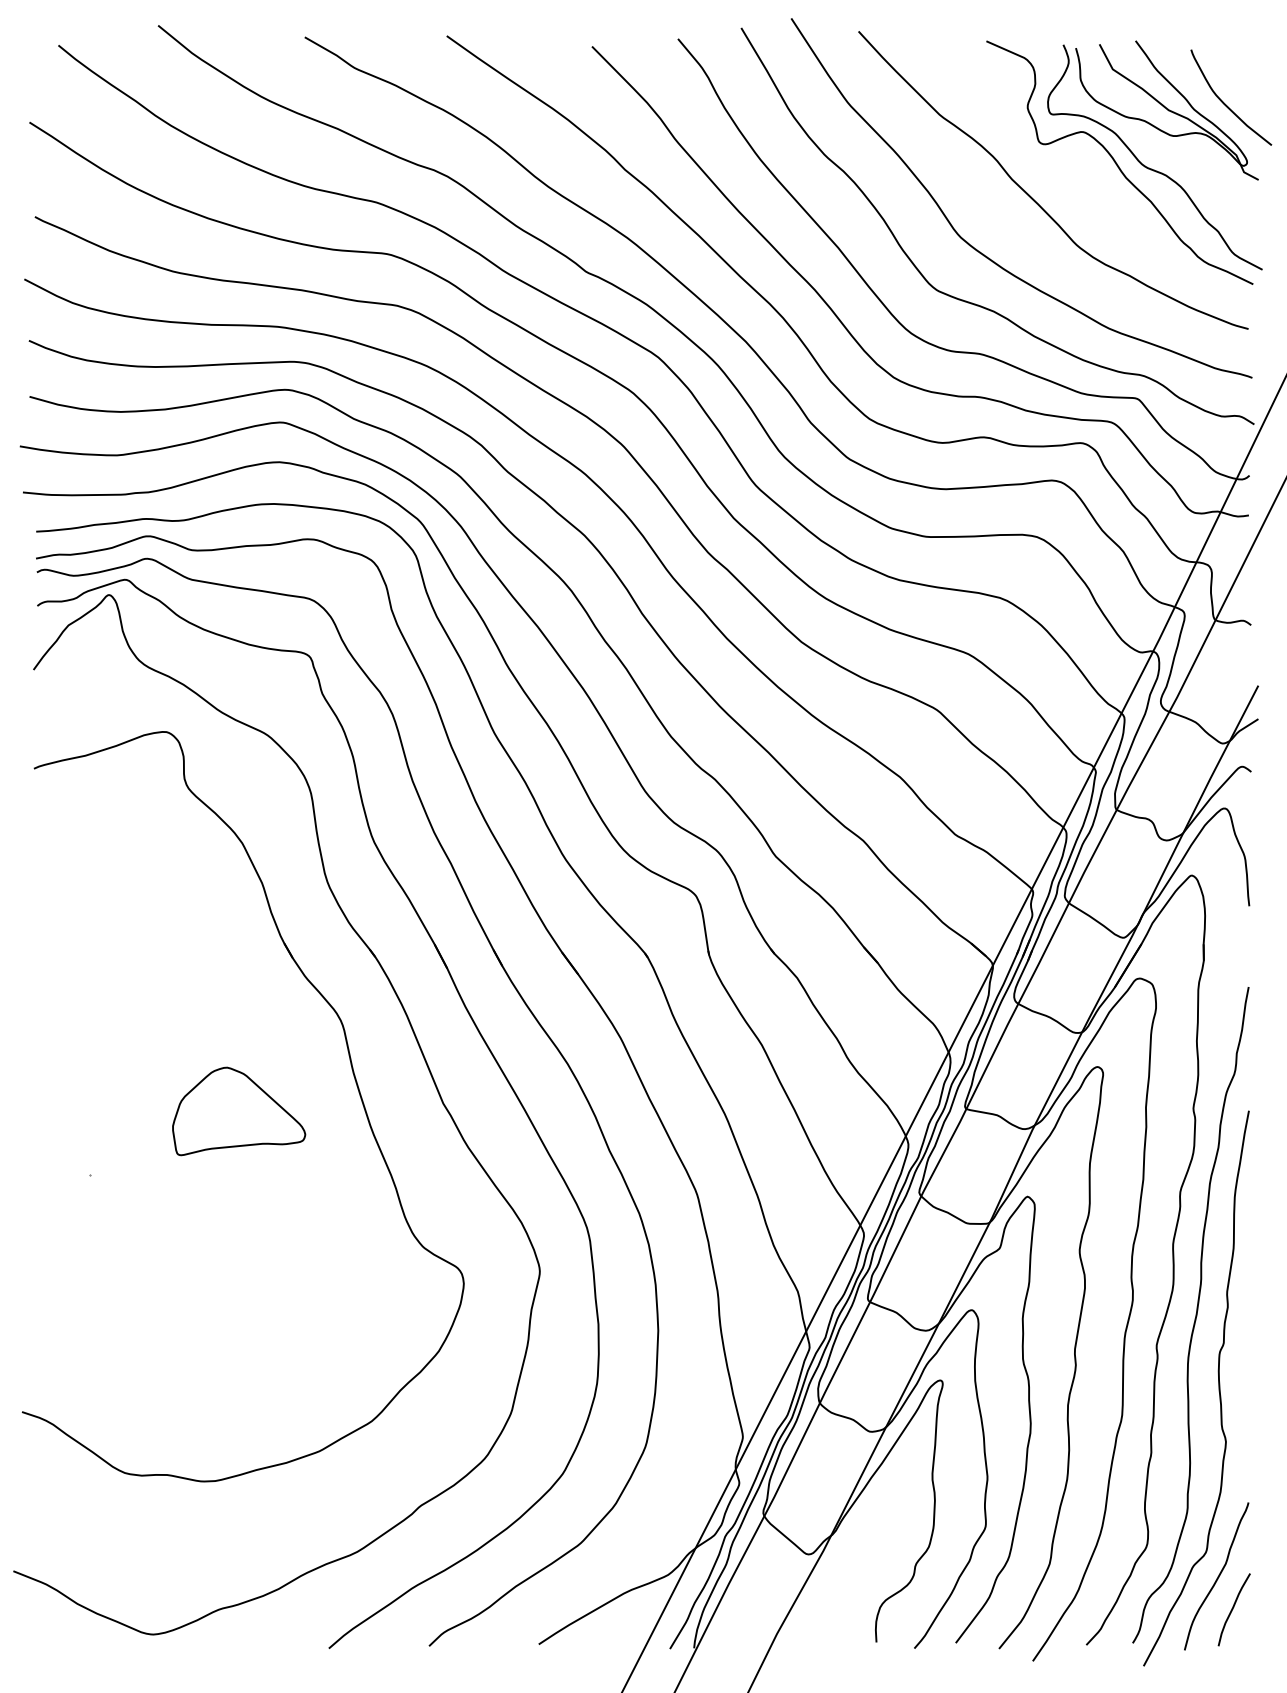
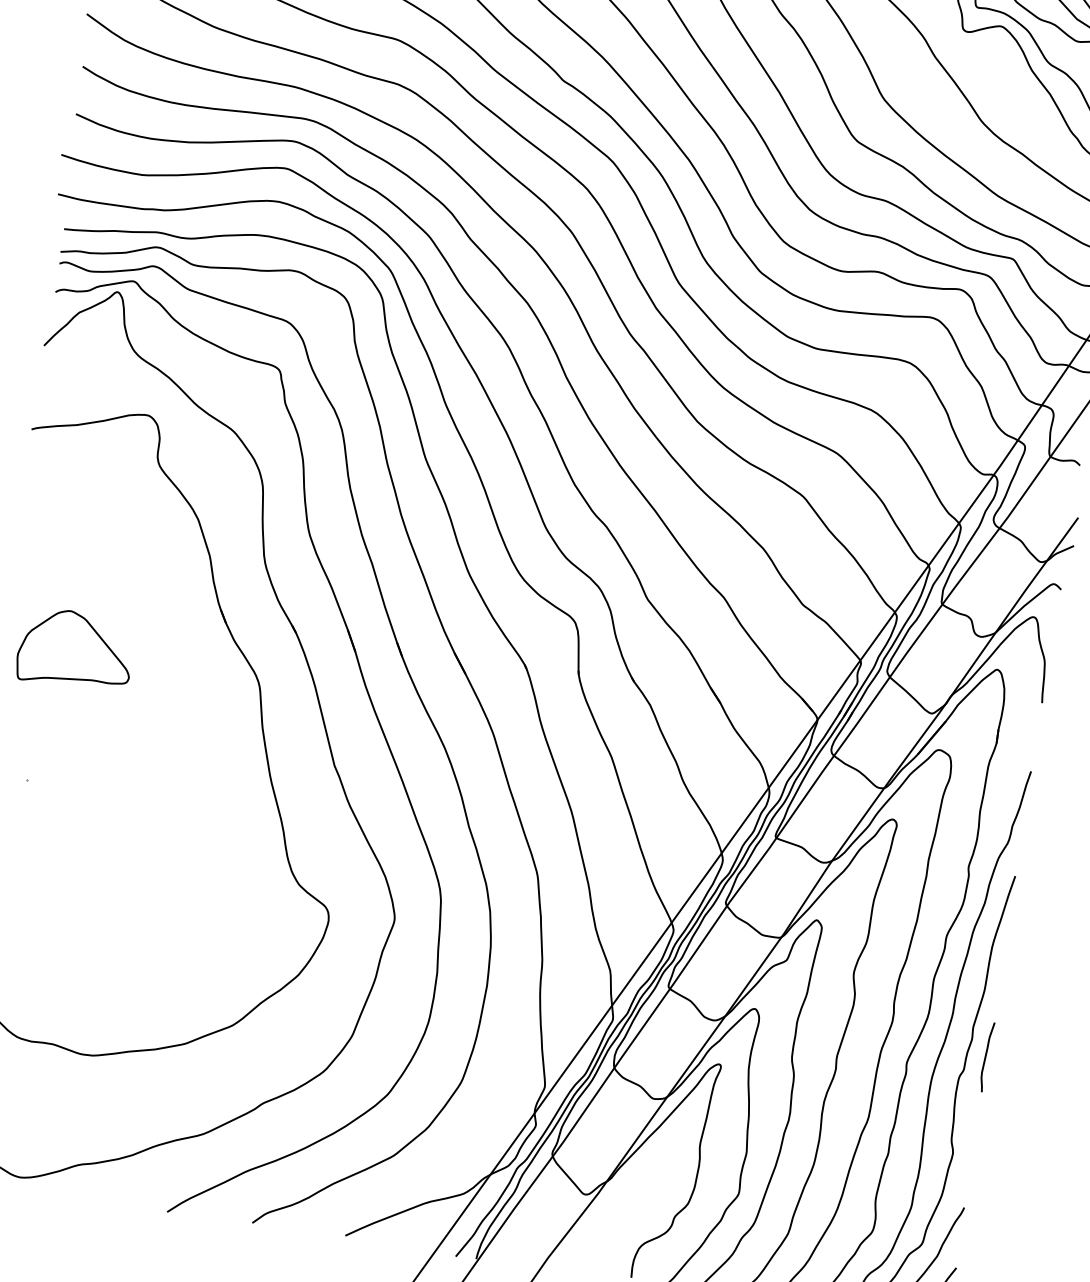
part: (239, 1111) -> (76, 649), moved
curve: (1247, 1324) -> (986, 1056), added

